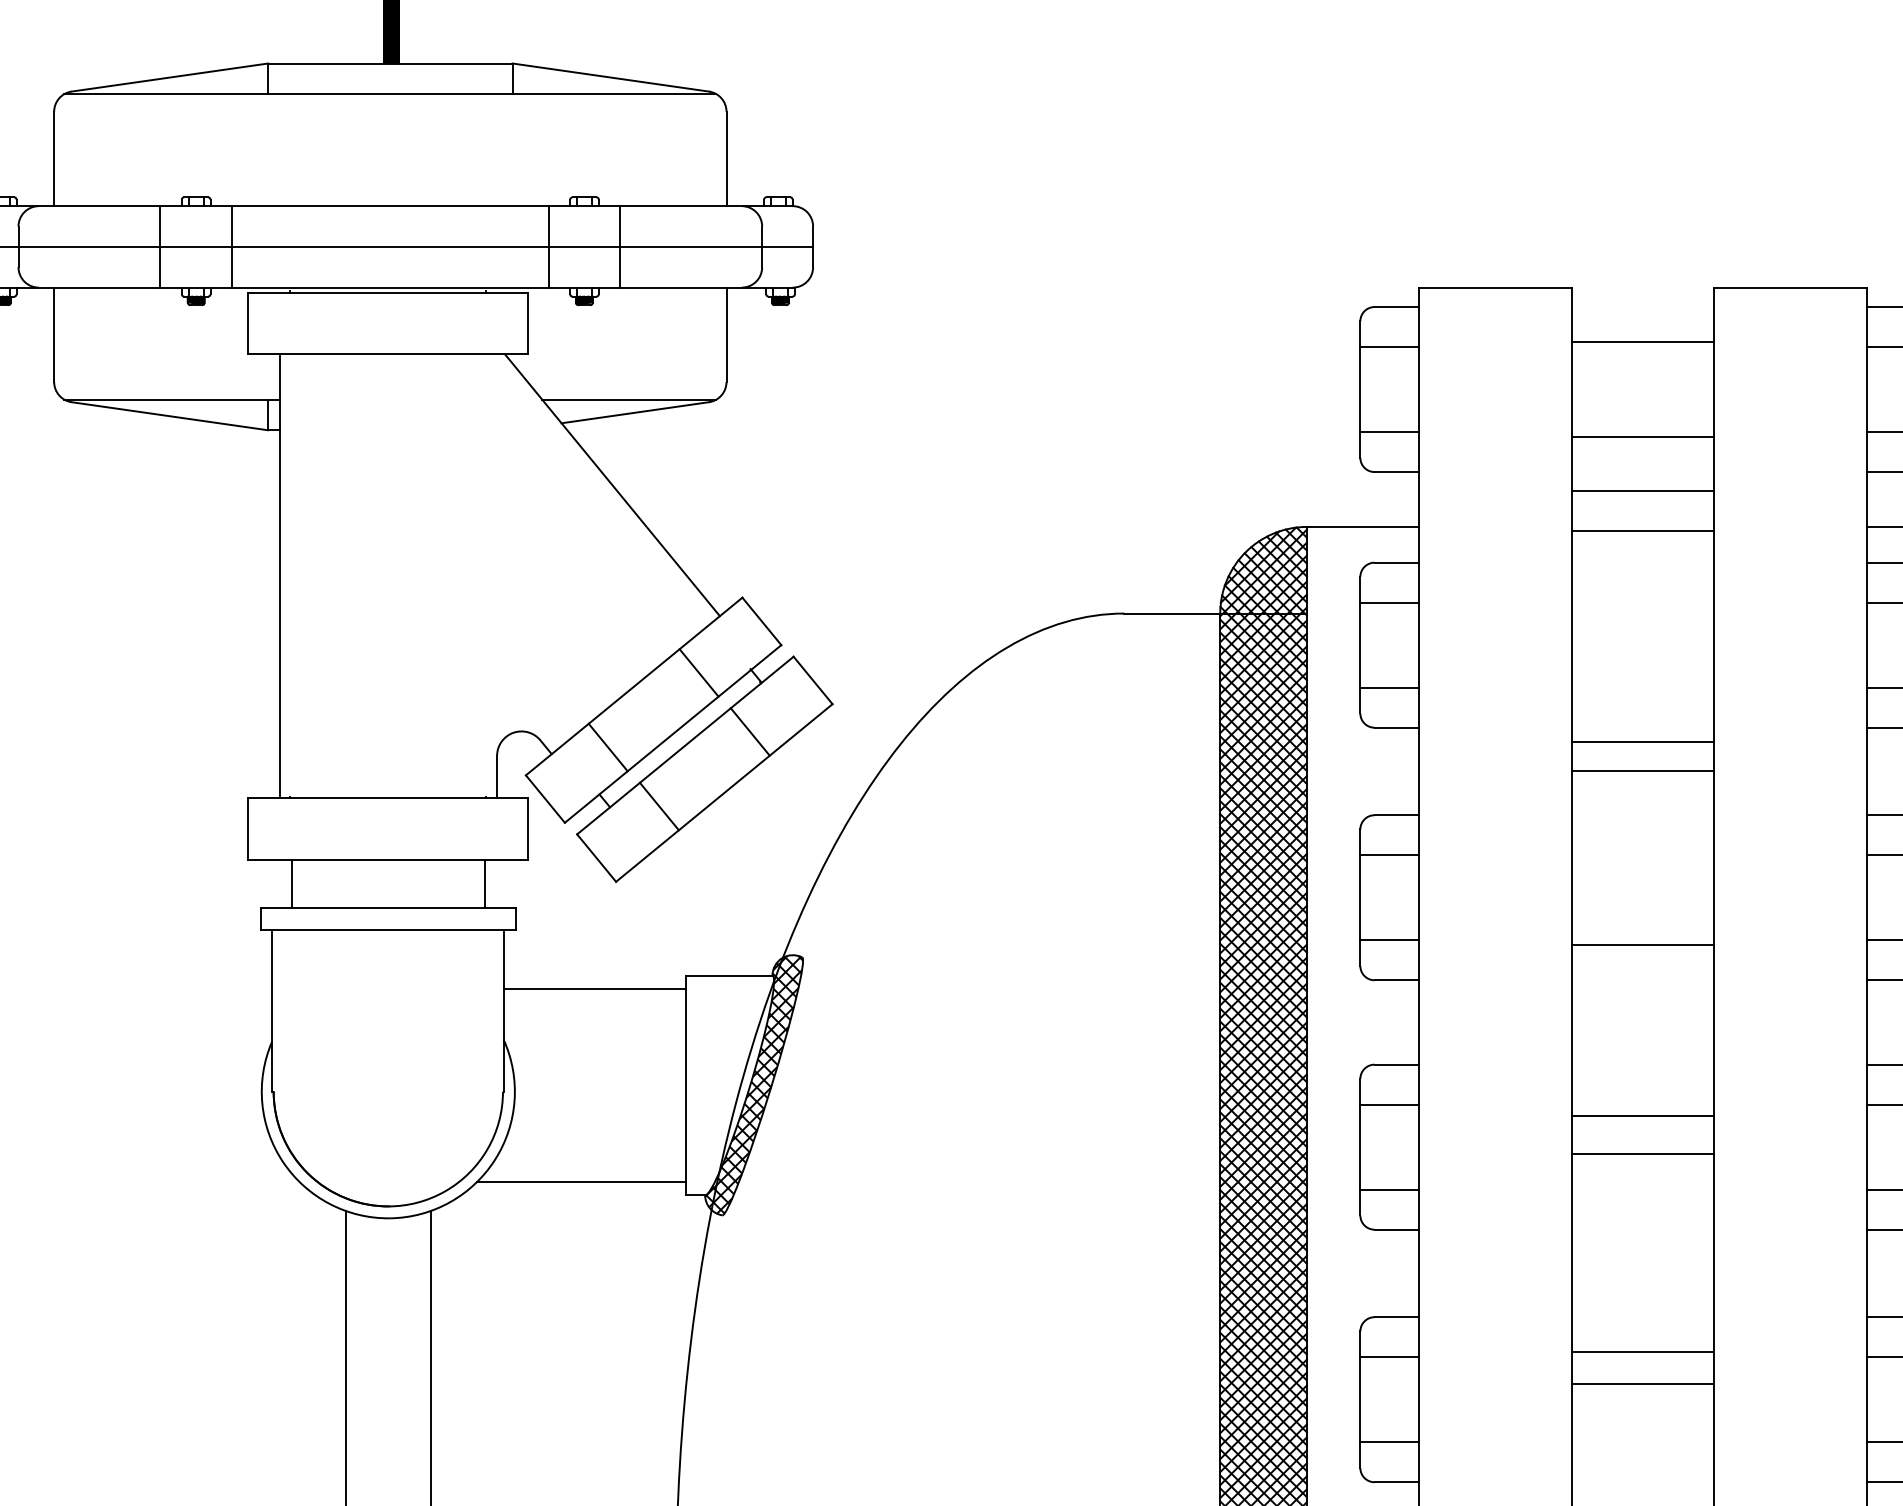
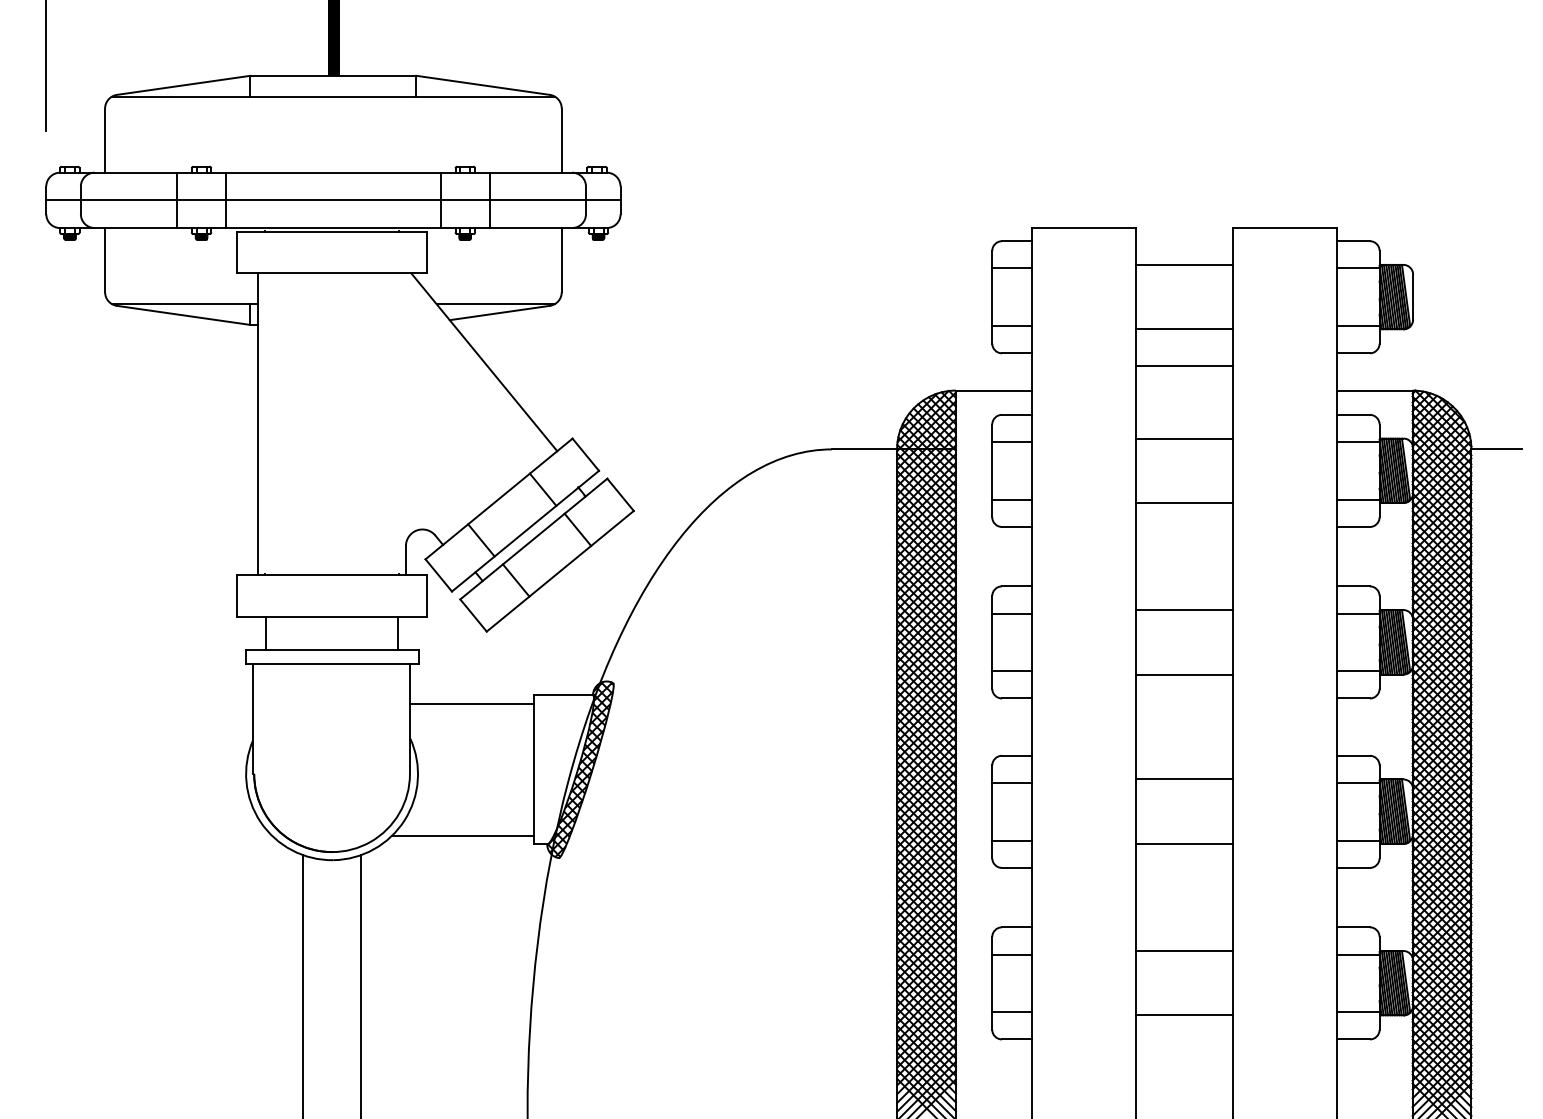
line: (1641, 531) -> (1183, 438), moved
line: (1641, 741) -> (1183, 502), moved
line: (1641, 771) -> (1183, 610), moved
line: (1641, 1115) -> (1183, 843), moved
line: (1641, 1154) -> (1183, 779), moved
line: (1641, 1383) -> (1183, 1015), moved

